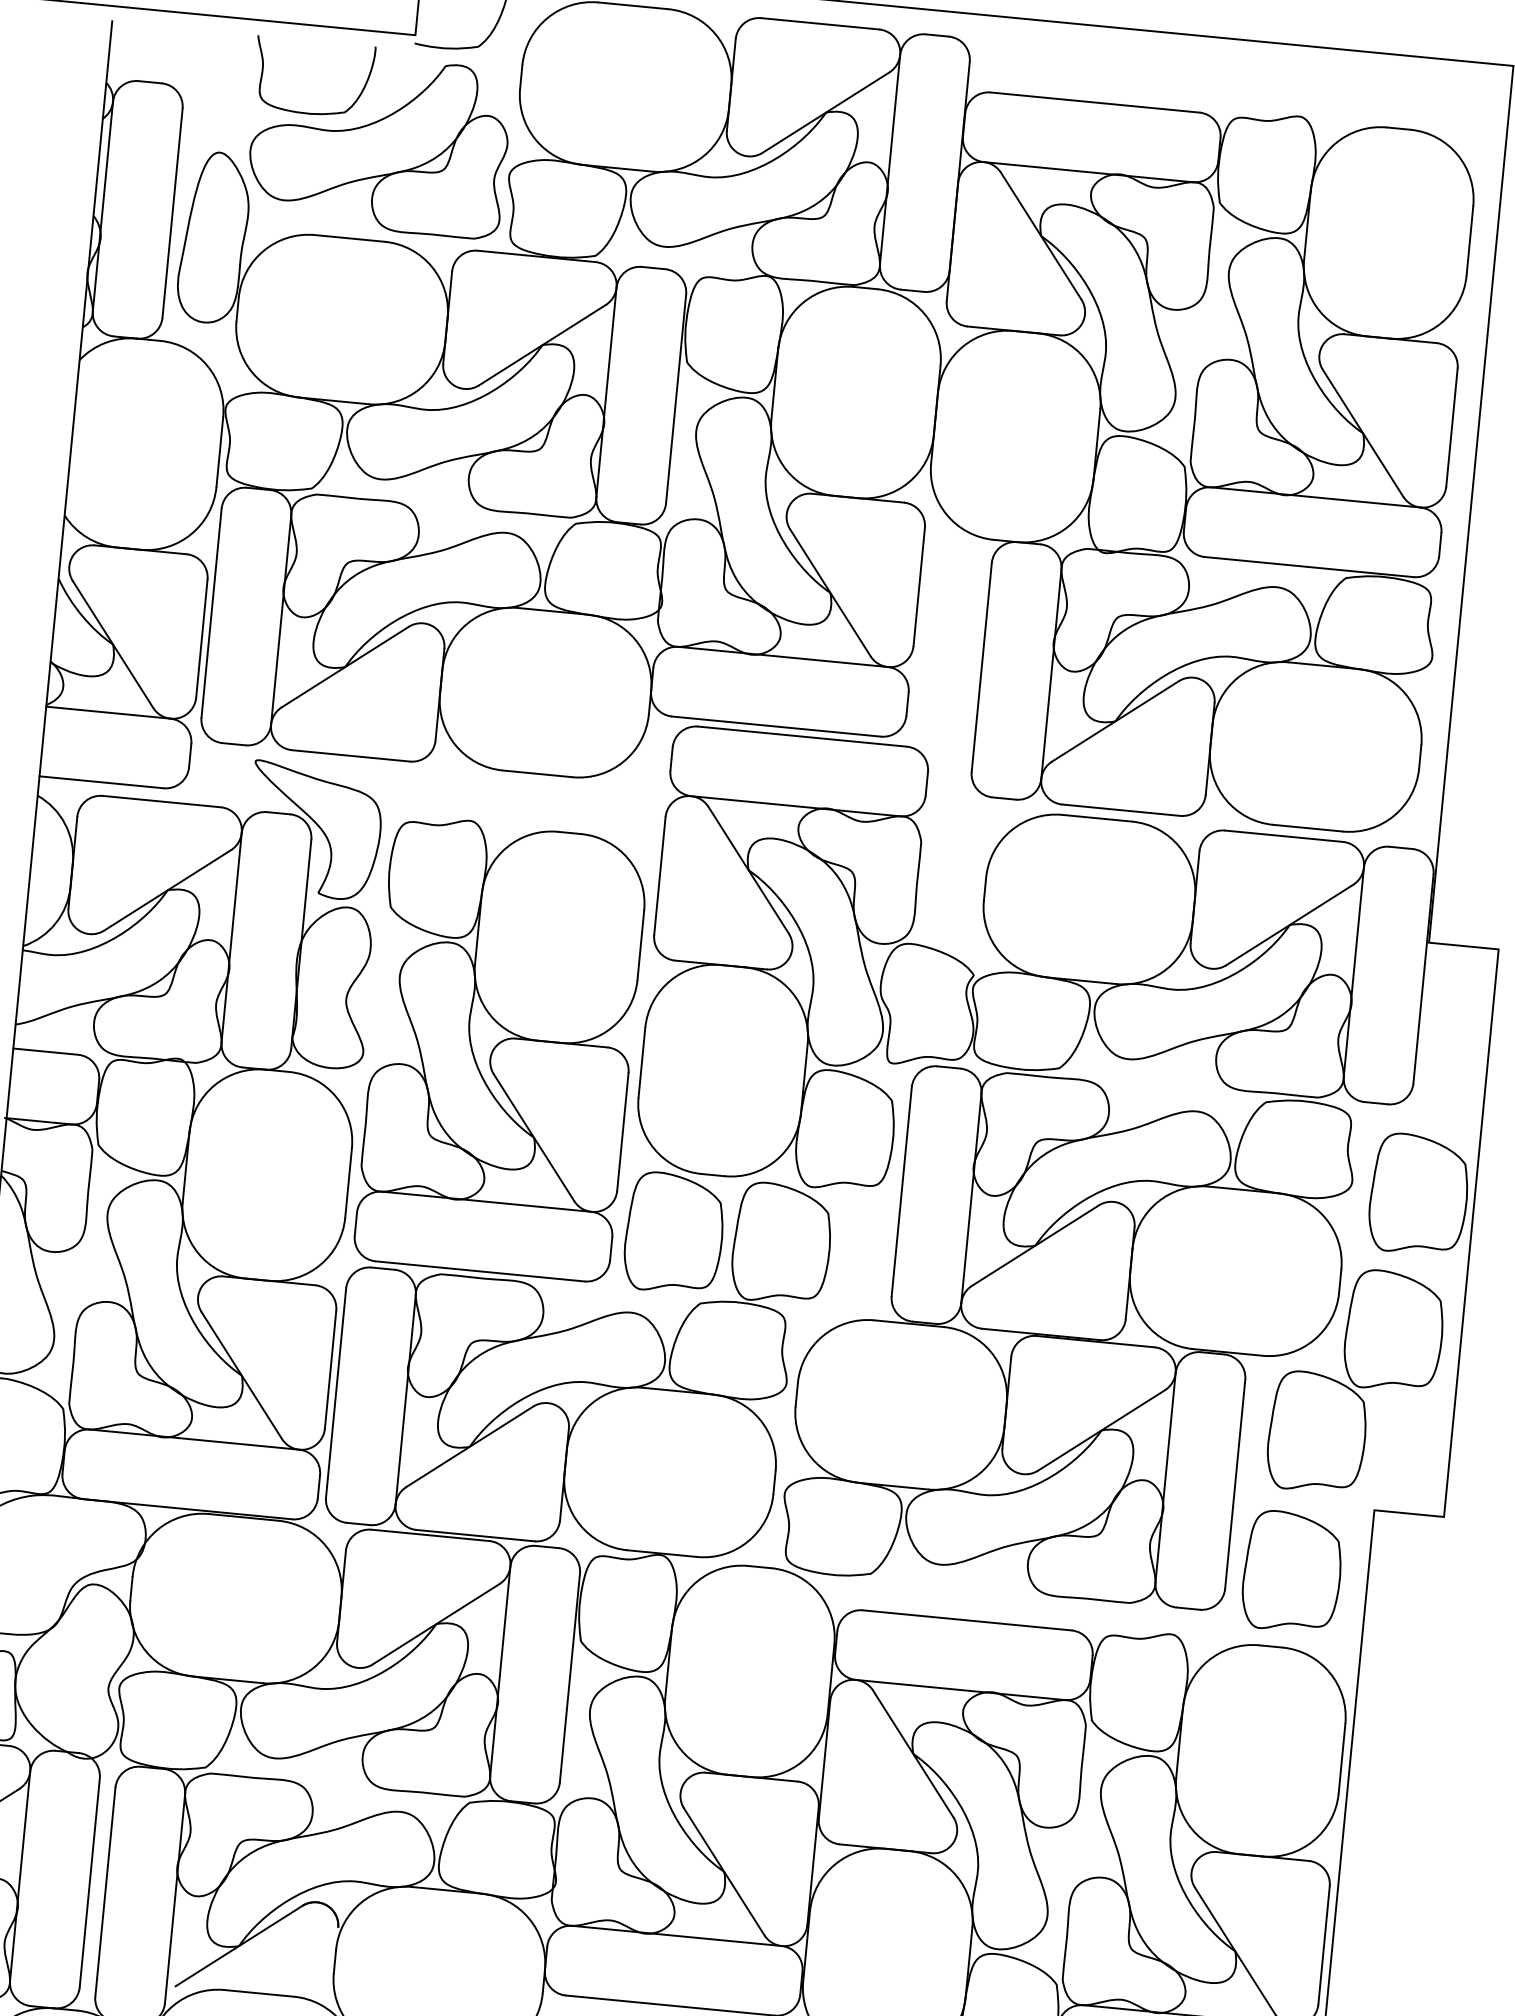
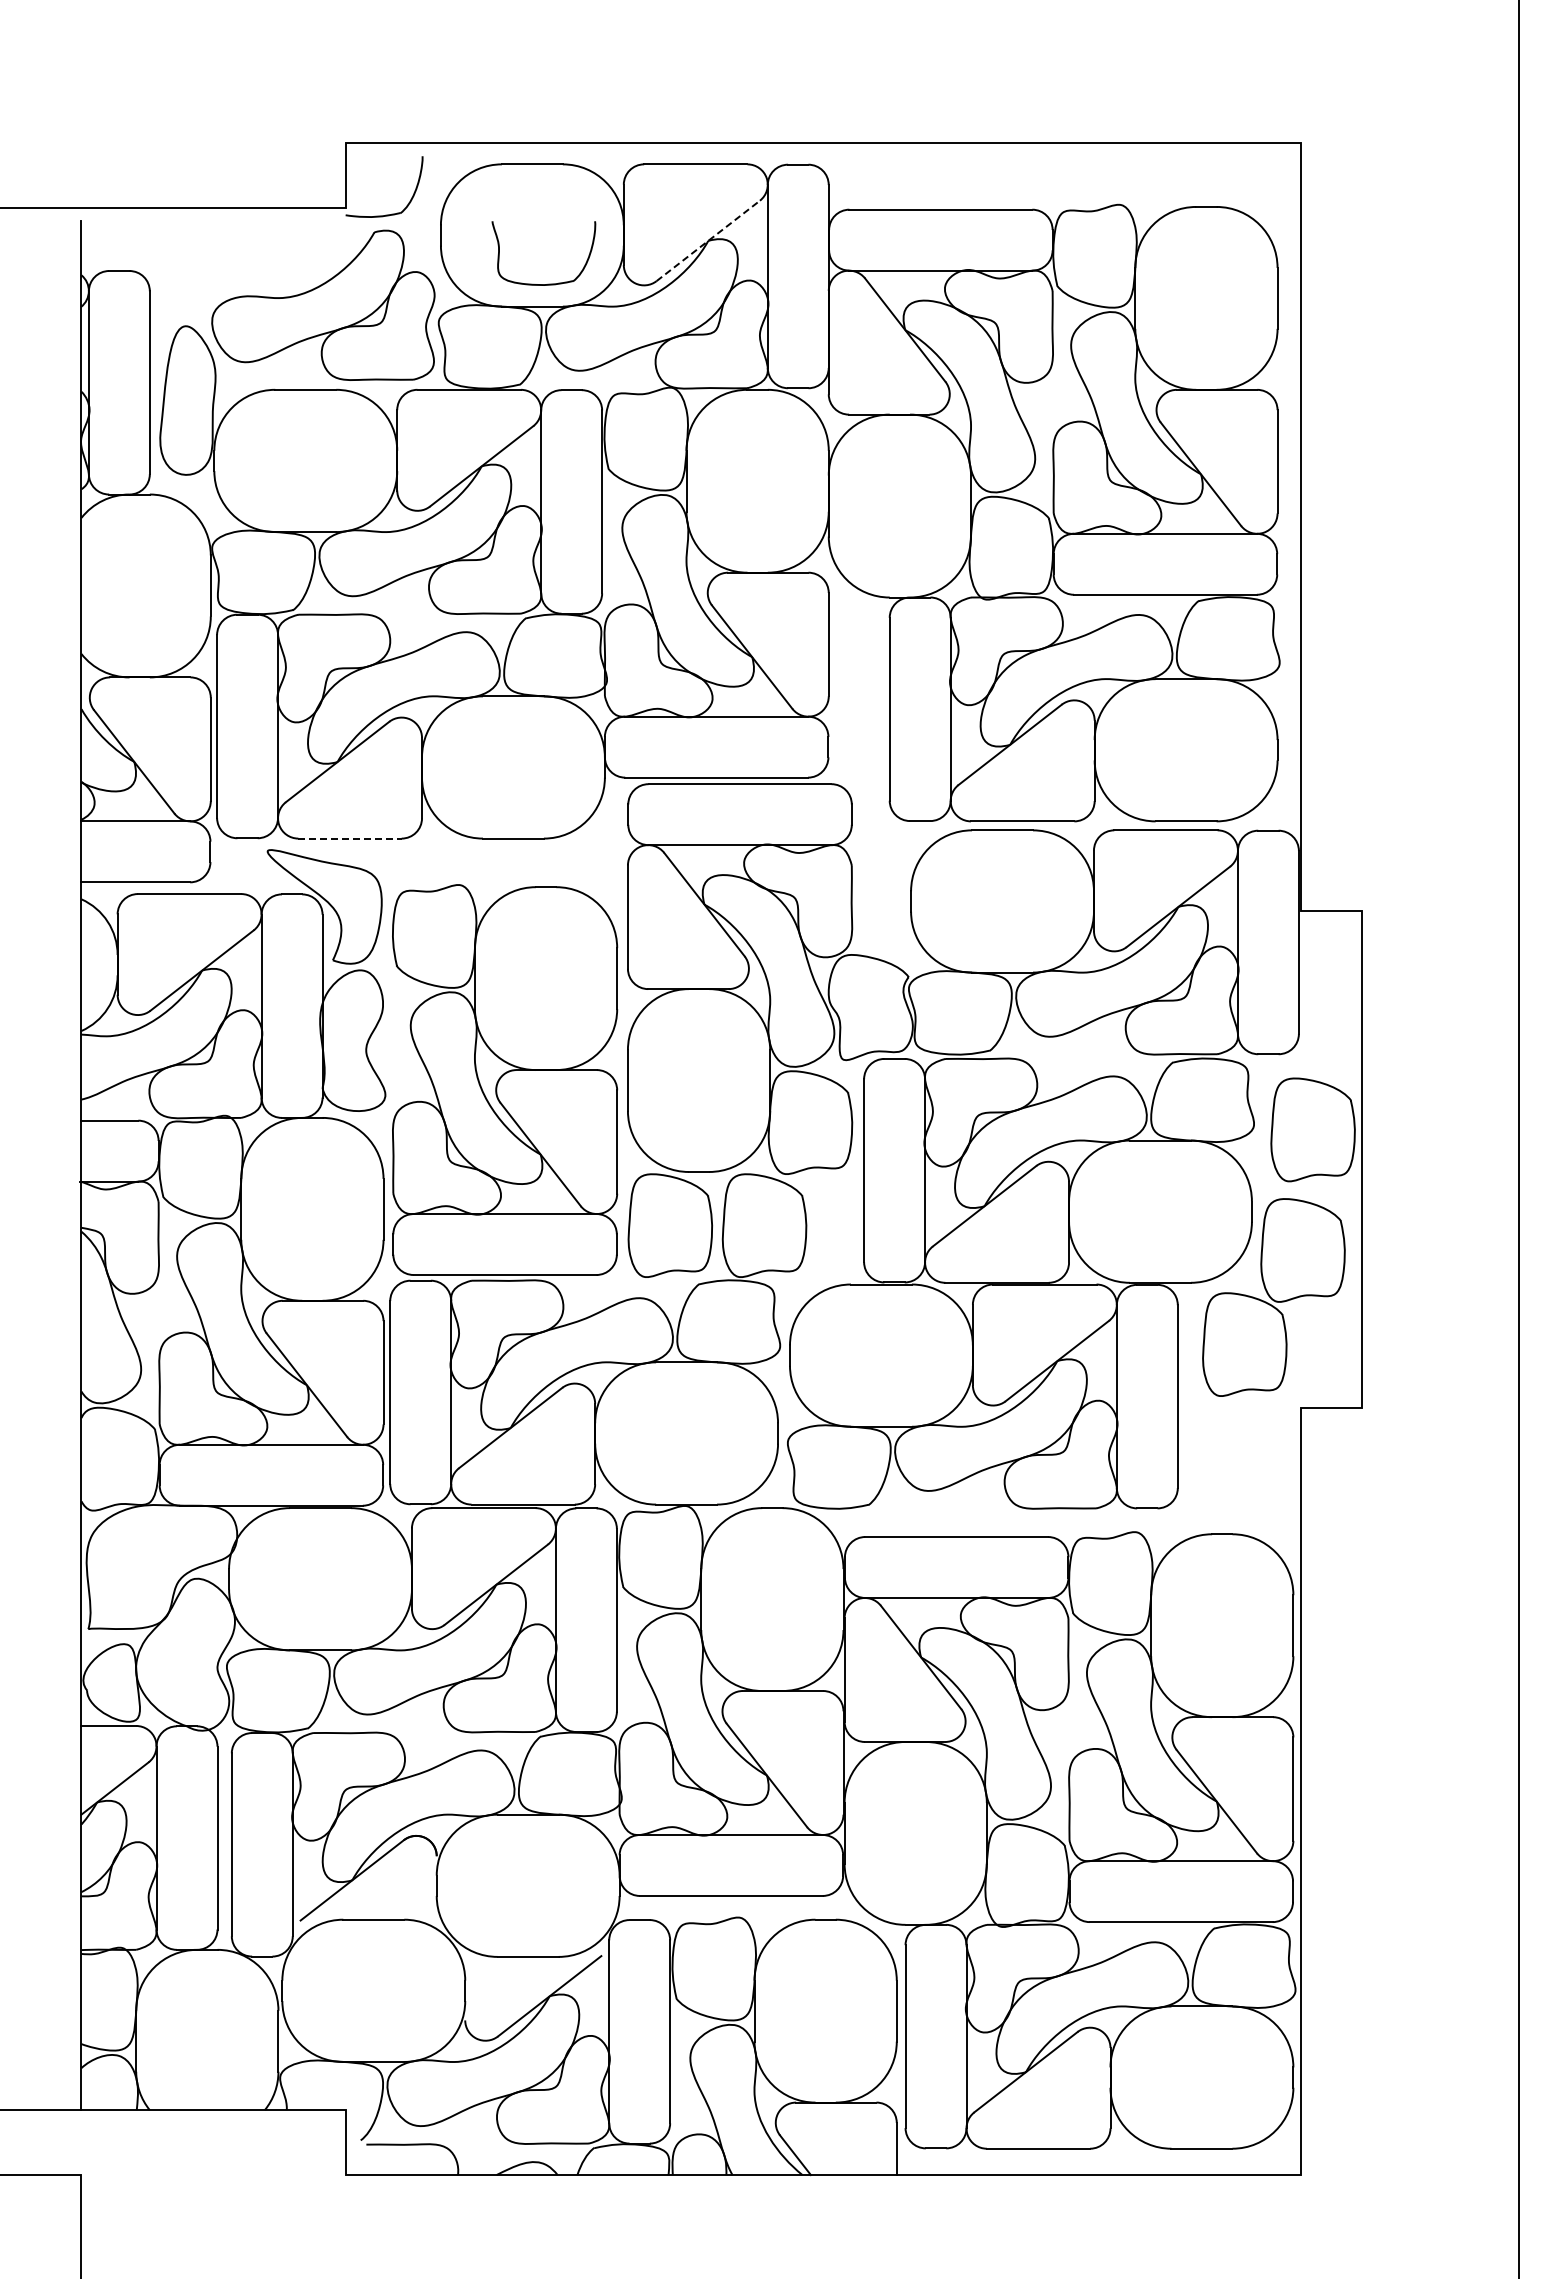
part: (315, 112) -> (548, 283), moved
line: (826, 112) -> (708, 240), solid -> dashed
line: (351, 755) -> (350, 838), solid -> dashed
curve: (1248, 1560) -> (1195, 1461), removed

